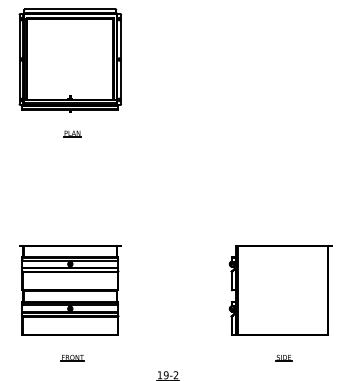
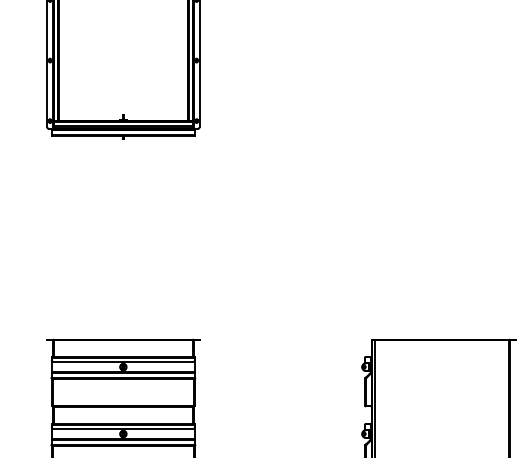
part: (72, 133) -> (126, 171), removed

